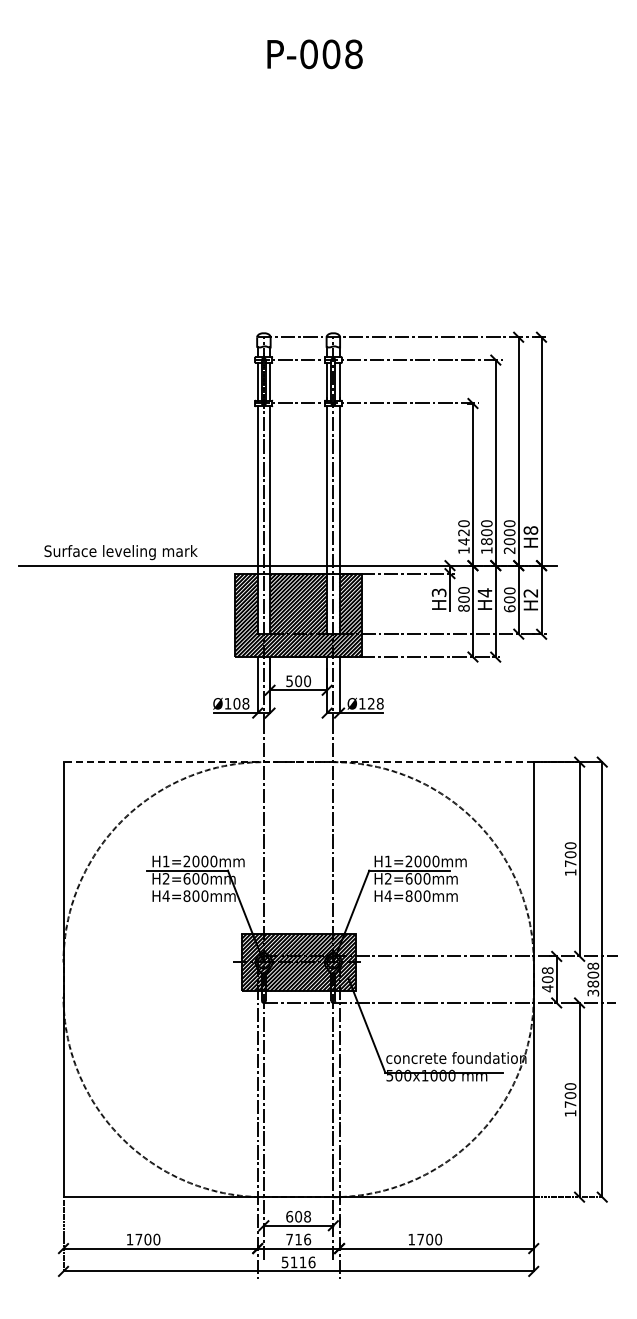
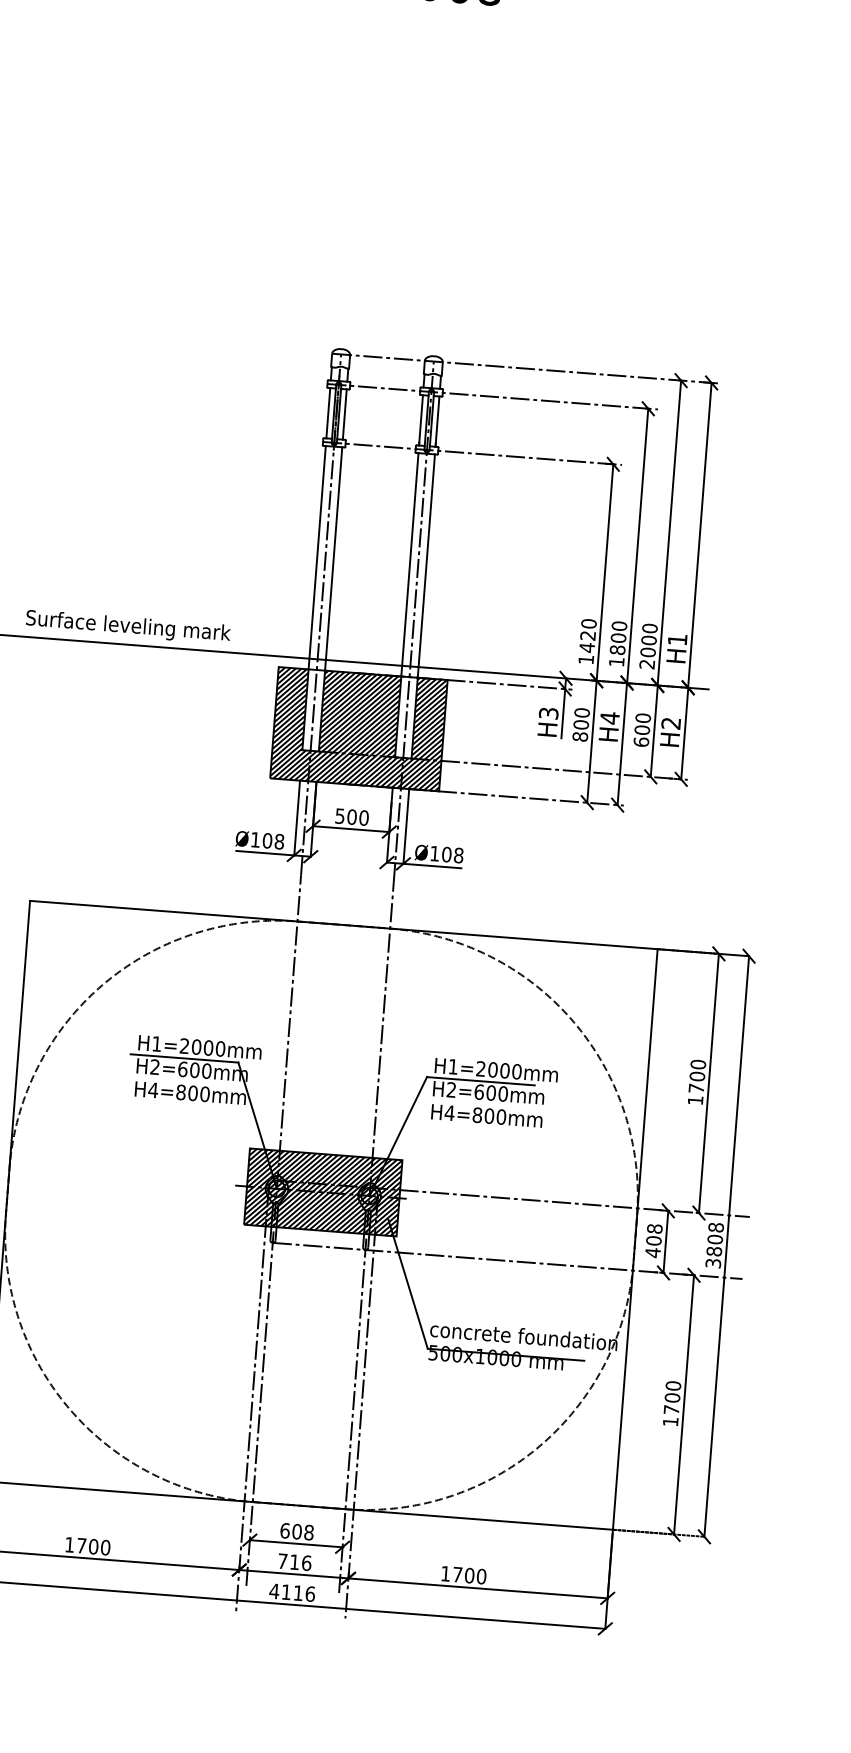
text: (530, 530) -> (677, 639), H8 -> H1
text: (370, 703) -> (445, 854), Ø128 -> Ø108
line: (298, 762) -> (343, 925), dashed -> solid
text: (284, 1262) -> (273, 1591), 5116 -> 4116

